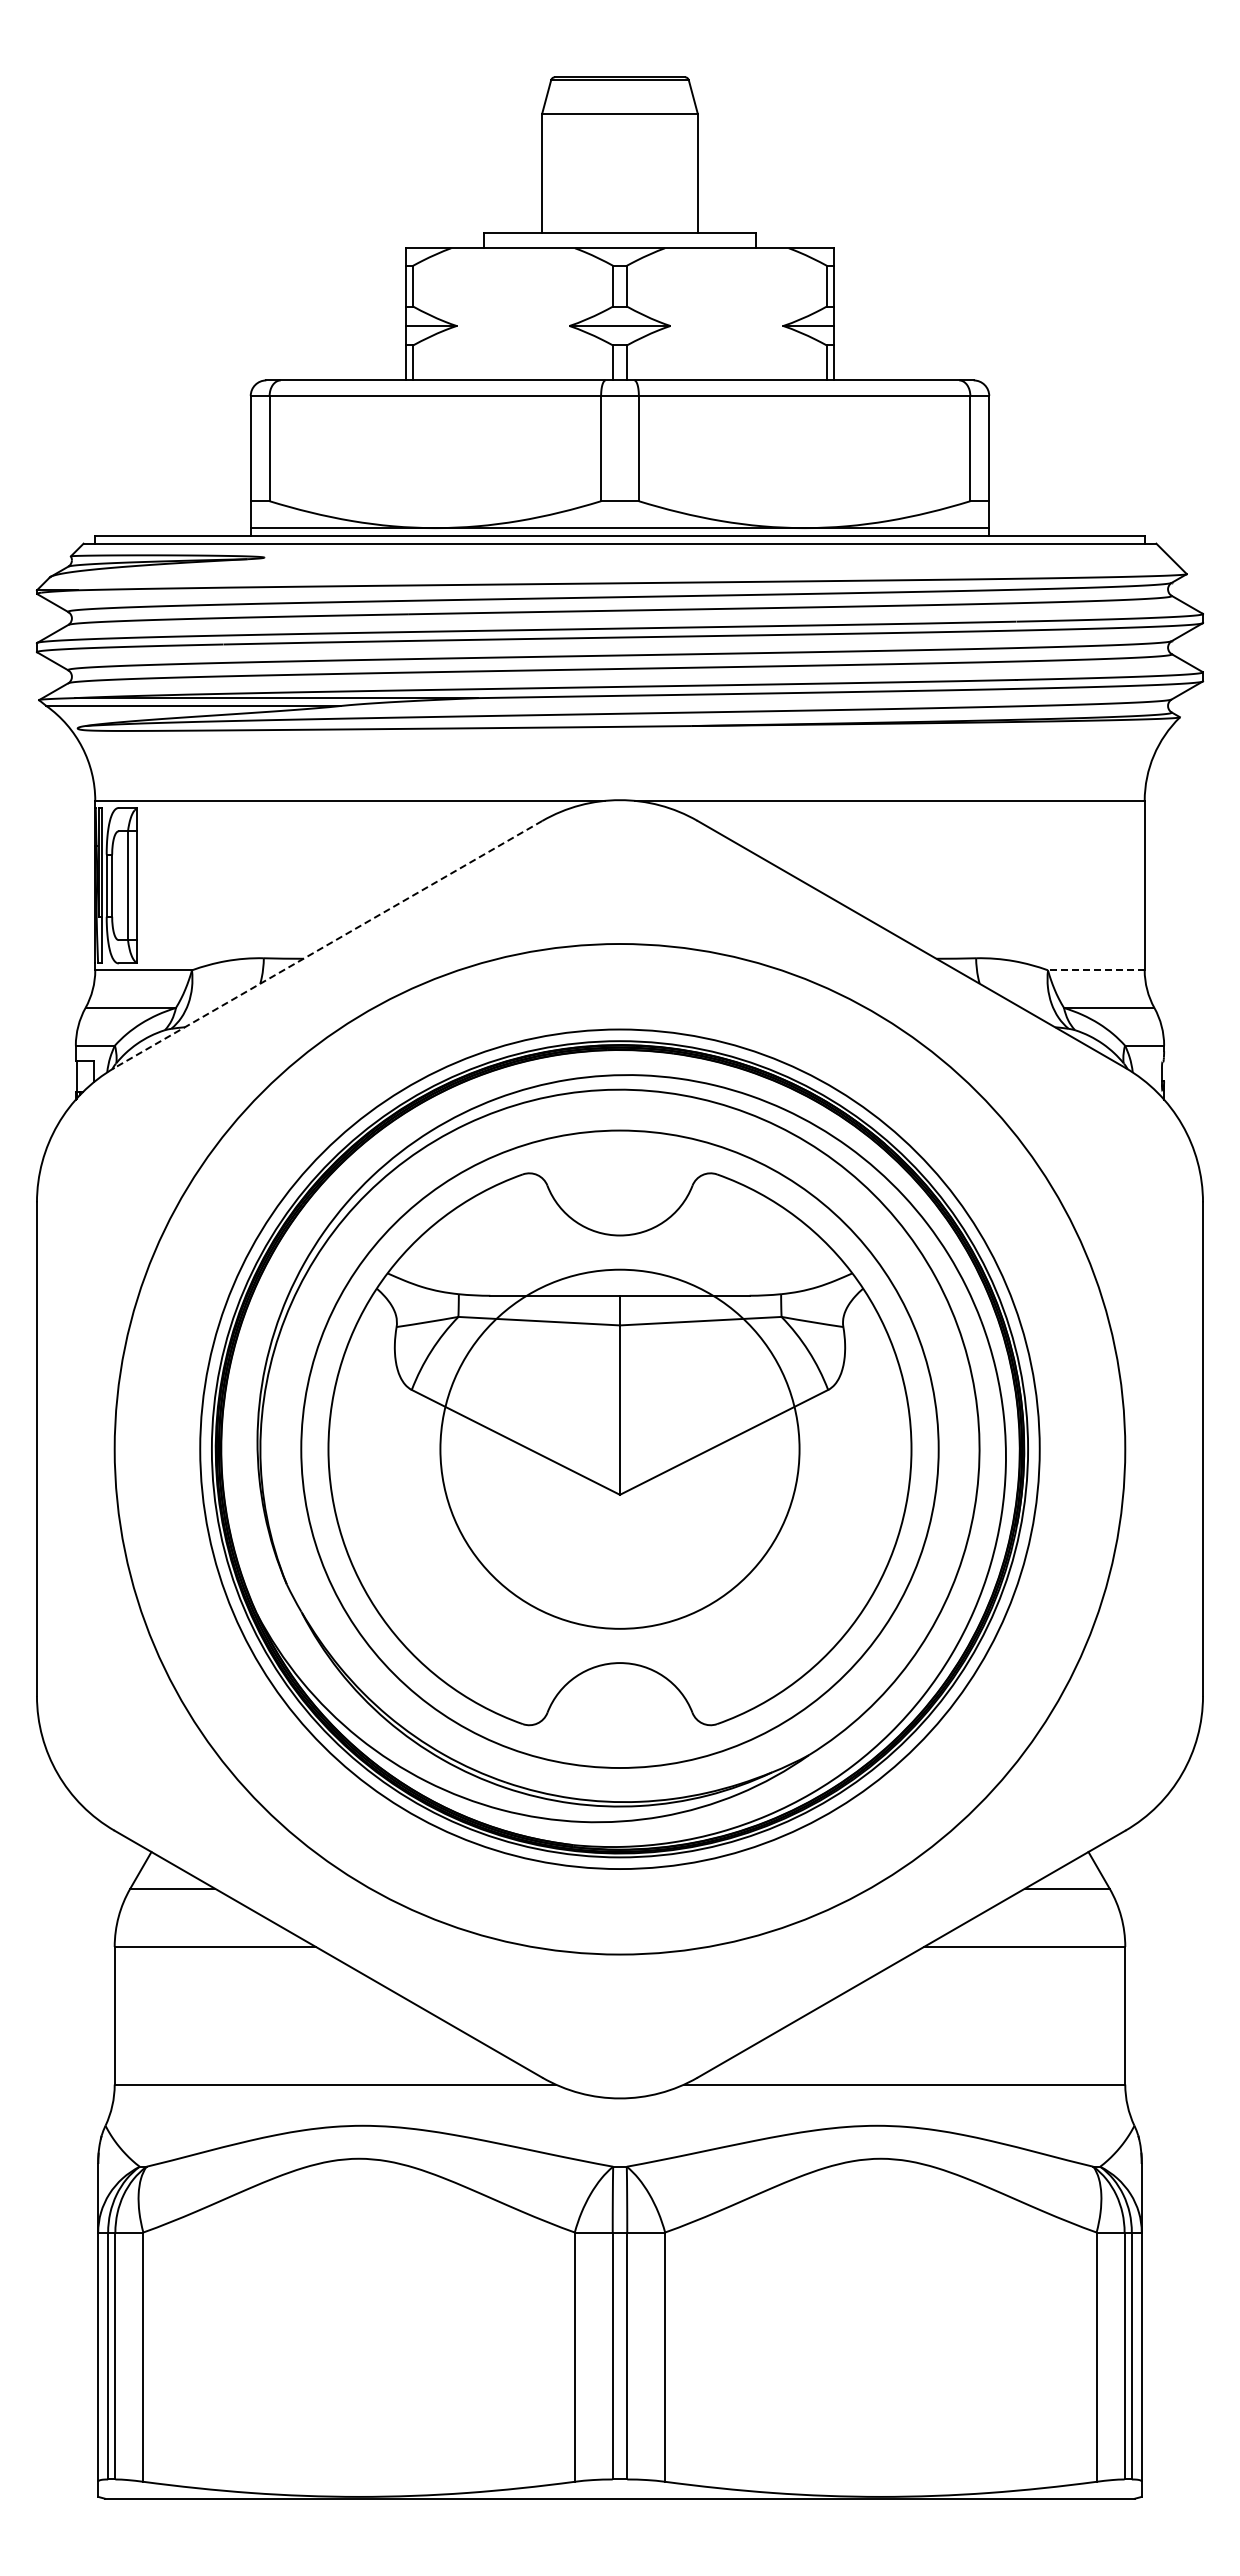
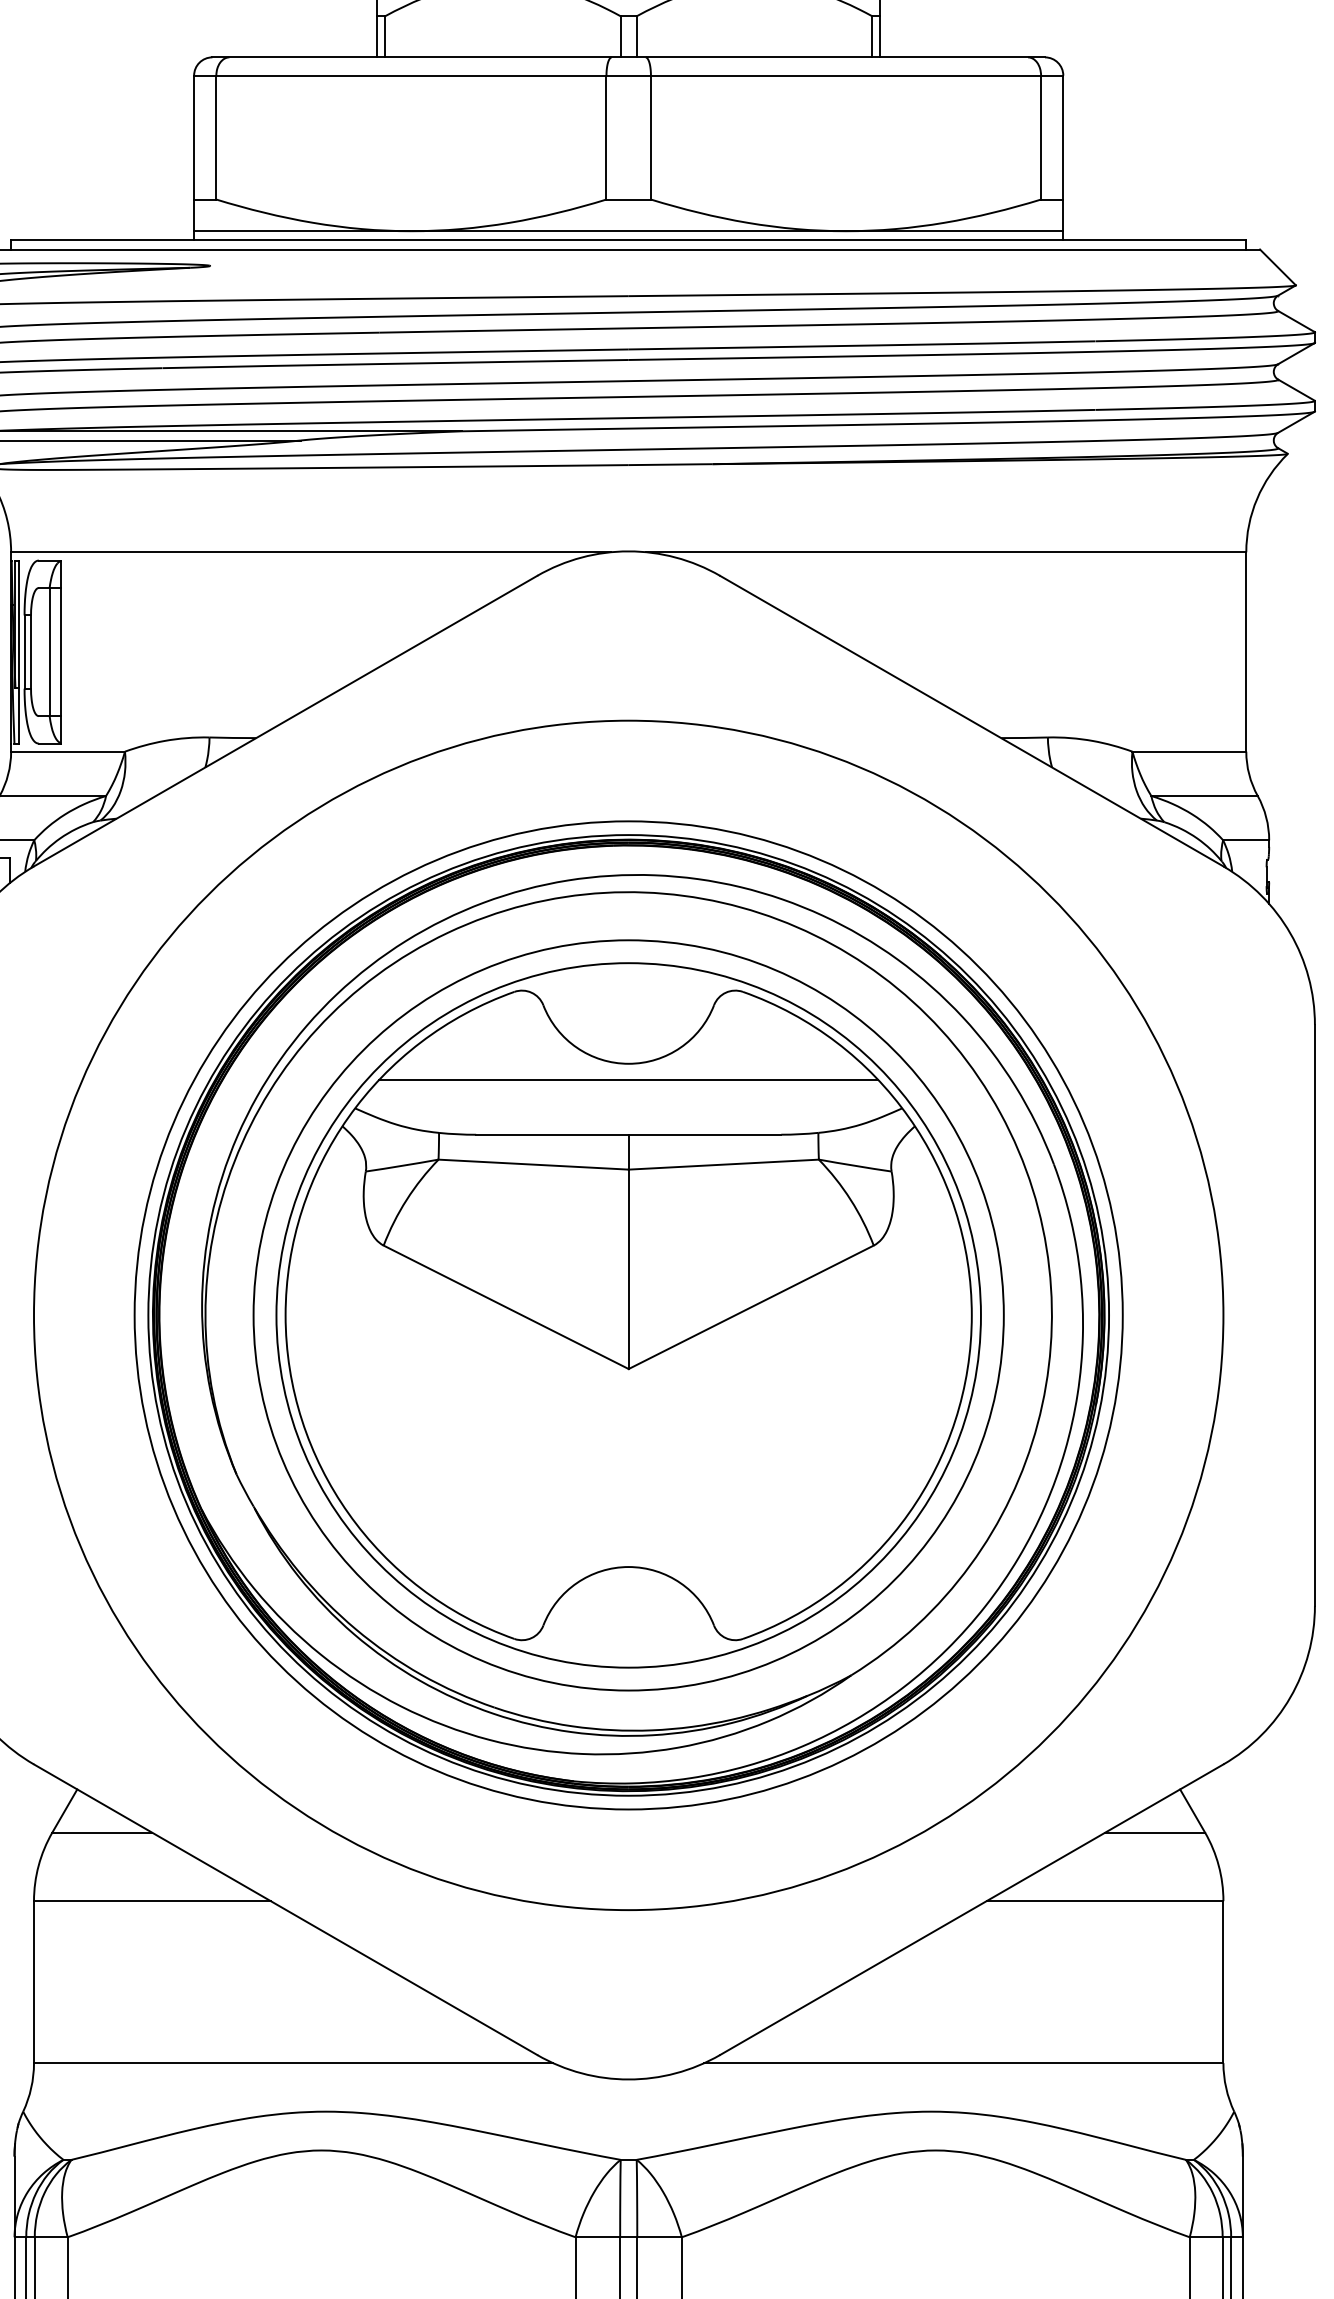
line: (328, 944) -> (285, 721), dashed -> solid
line: (1095, 970) -> (1188, 751), dashed -> solid
line: (619, 1249) -> (628, 1080), added
circle: (619, 1449) -> (628, 1315), size x1.67

